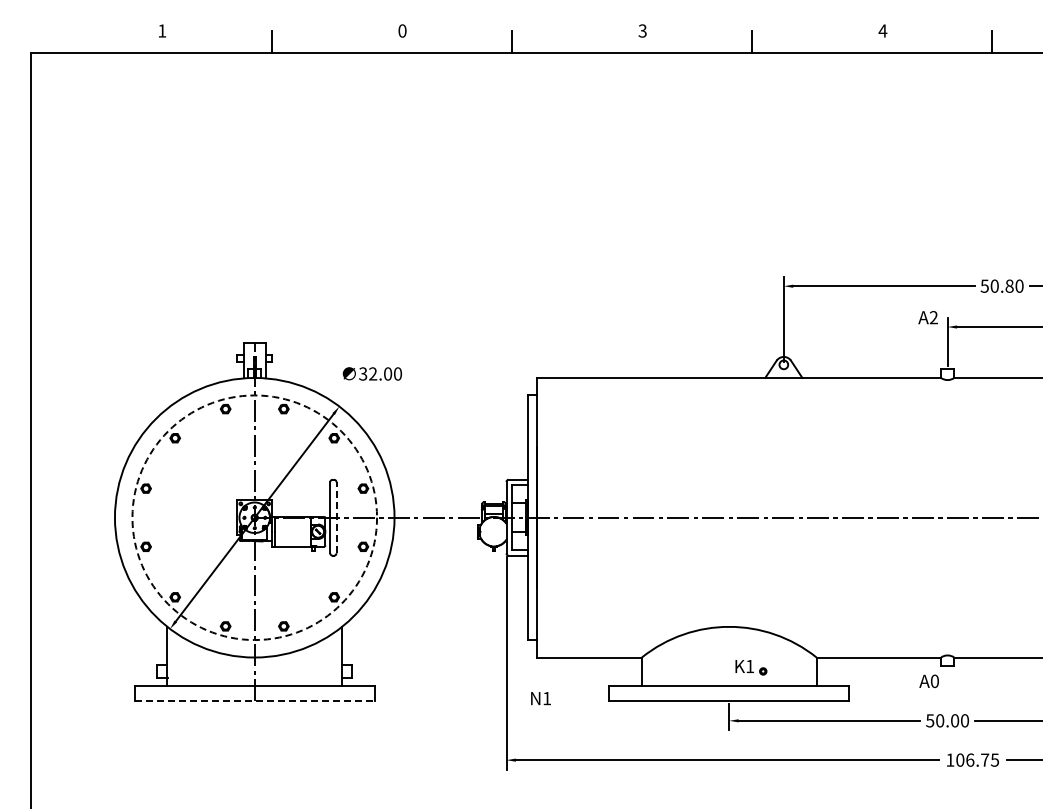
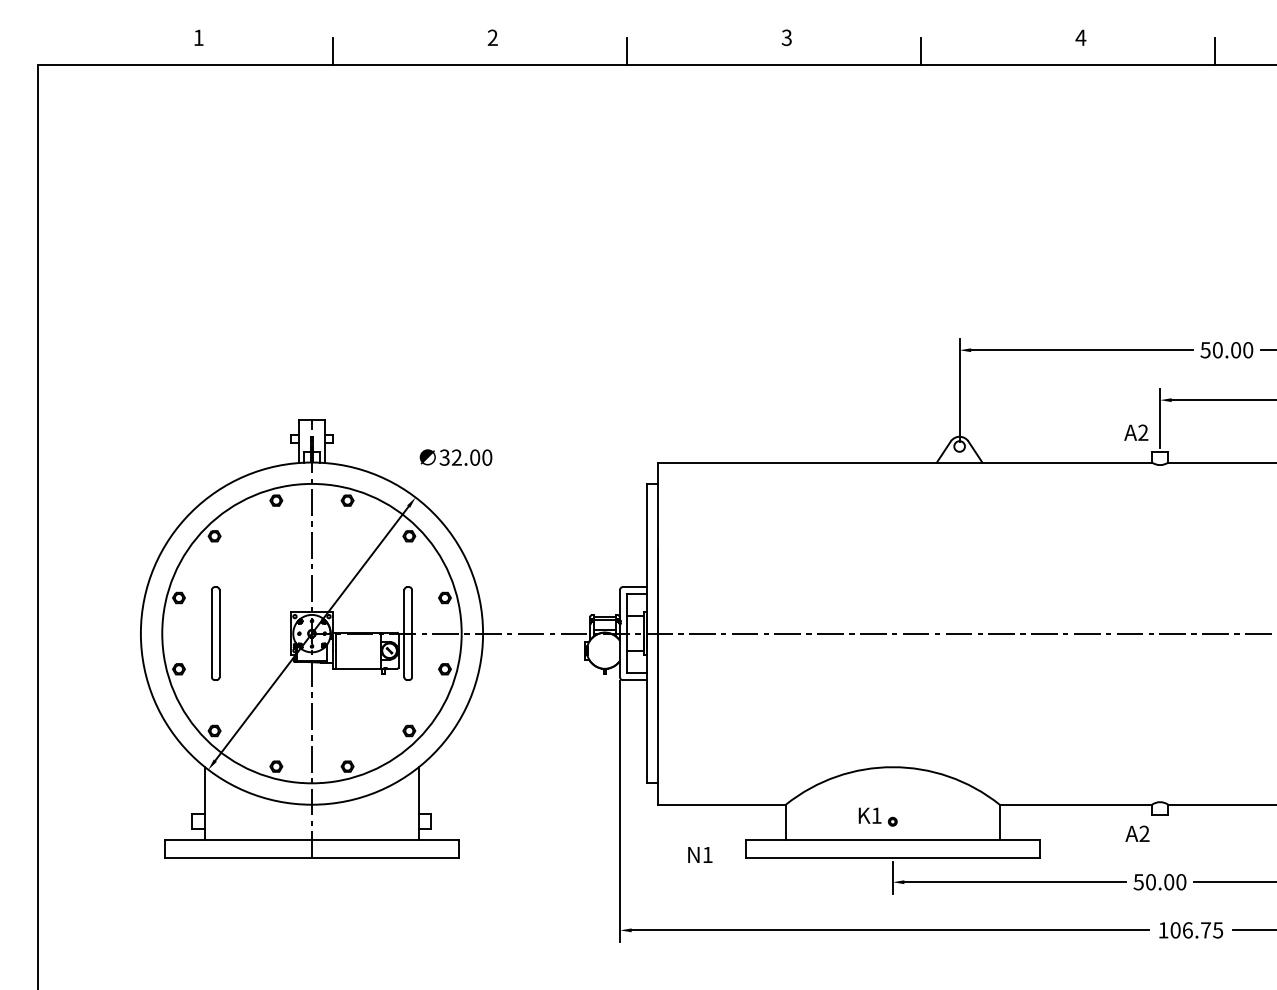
text: (402, 30) -> (492, 37), 0 -> 2
text: (1009, 286) -> (1235, 350), 50.80 -> 50.00
text: (927, 317) -> (1135, 432), moved
part: (176, 517) -> (216, 633), added
circle: (254, 517) -> (311, 633), dashed -> solid
line: (336, 517) -> (412, 633), dashed -> solid
part: (751, 667) -> (878, 816), moved
text: (934, 681) -> (1144, 834), A0 -> A2
text: (540, 698) -> (699, 854), moved
line: (255, 701) -> (312, 858), dashed -> solid

